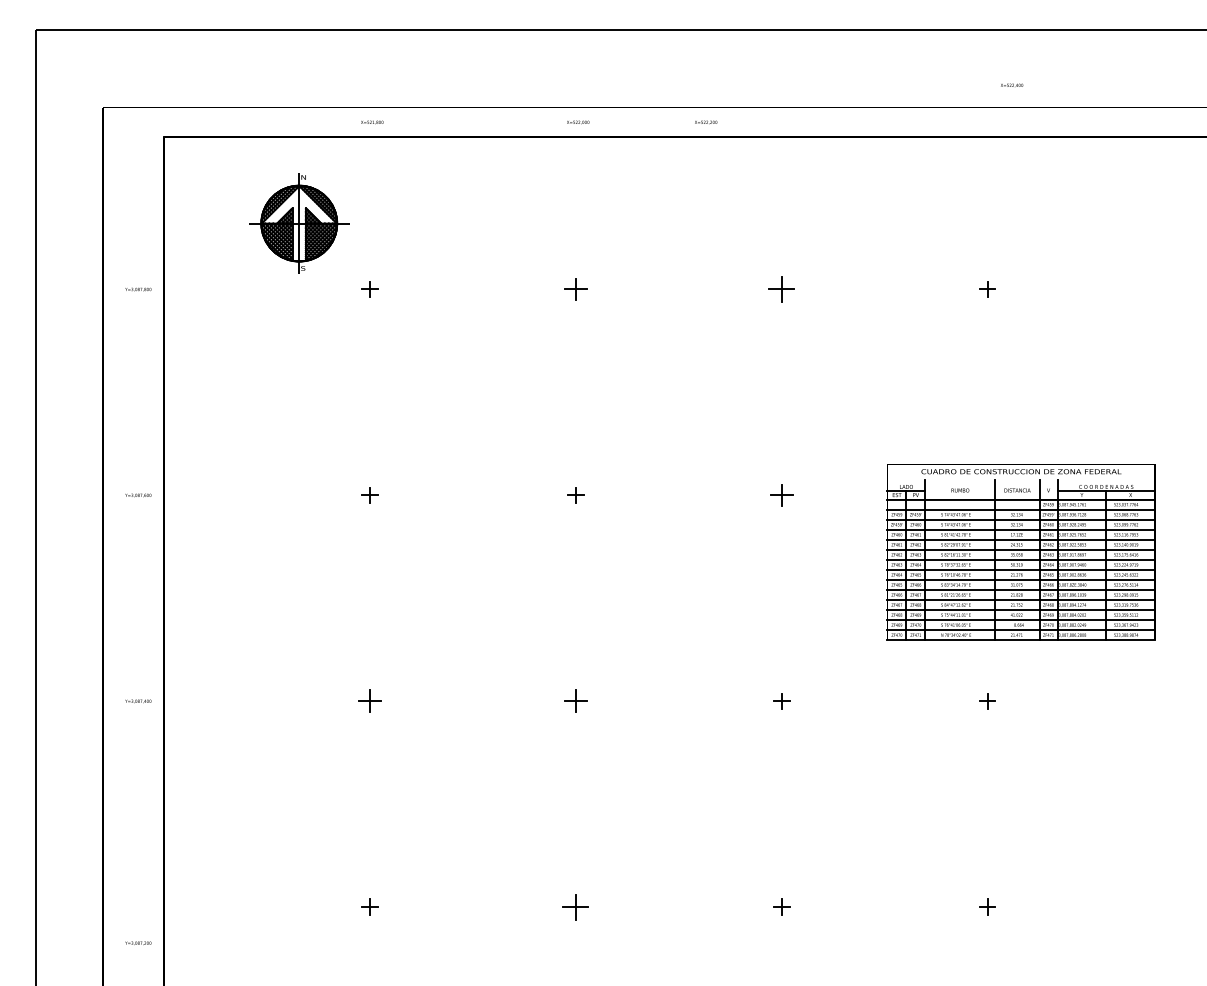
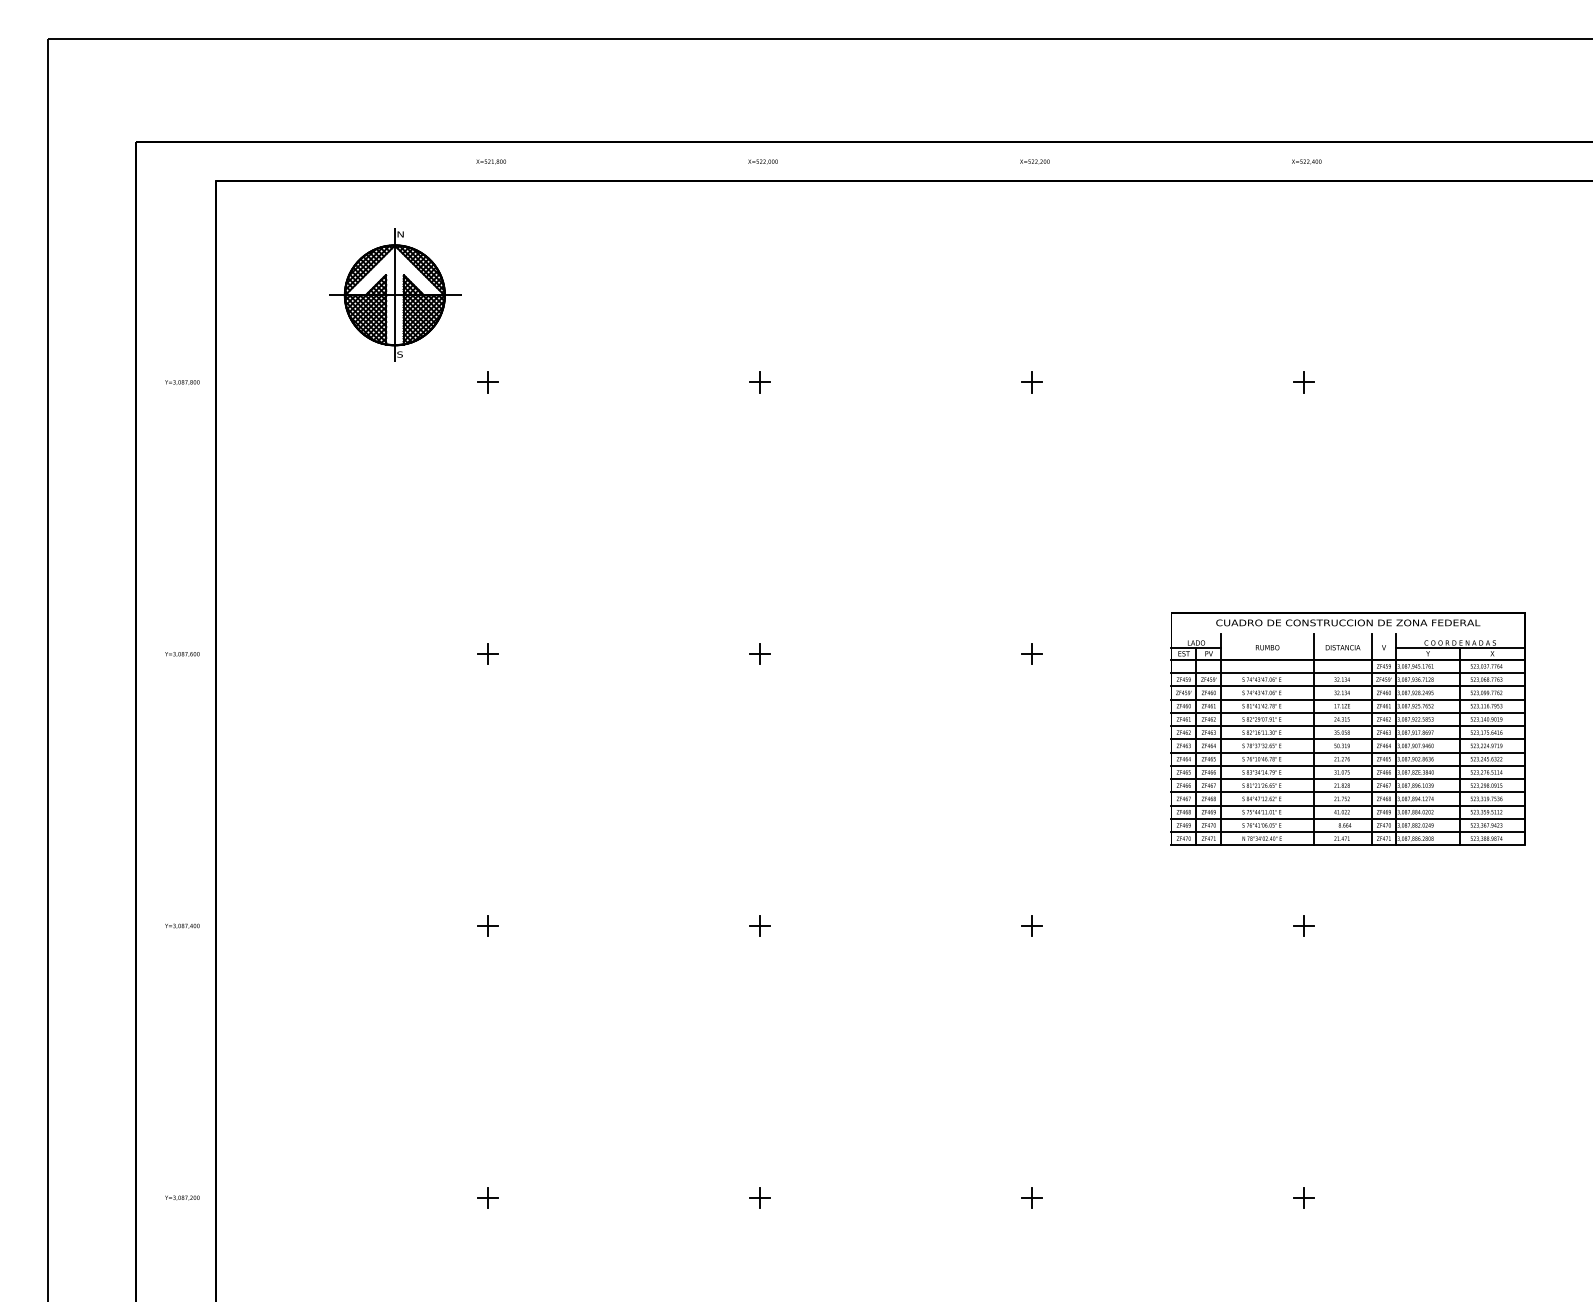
text: (1012, 84) -> (1307, 160), moved
text: (706, 122) -> (1035, 161), moved
part: (575, 289) -> (759, 382), size x0.71
part: (781, 289) -> (1031, 382), size x0.62
part: (781, 495) -> (1031, 654), size x0.71
part: (369, 701) -> (487, 926), size x0.71
part: (575, 701) -> (759, 926), size x0.71
part: (575, 906) -> (759, 1196), size x0.62
text: (138, 942) -> (182, 1196), moved

